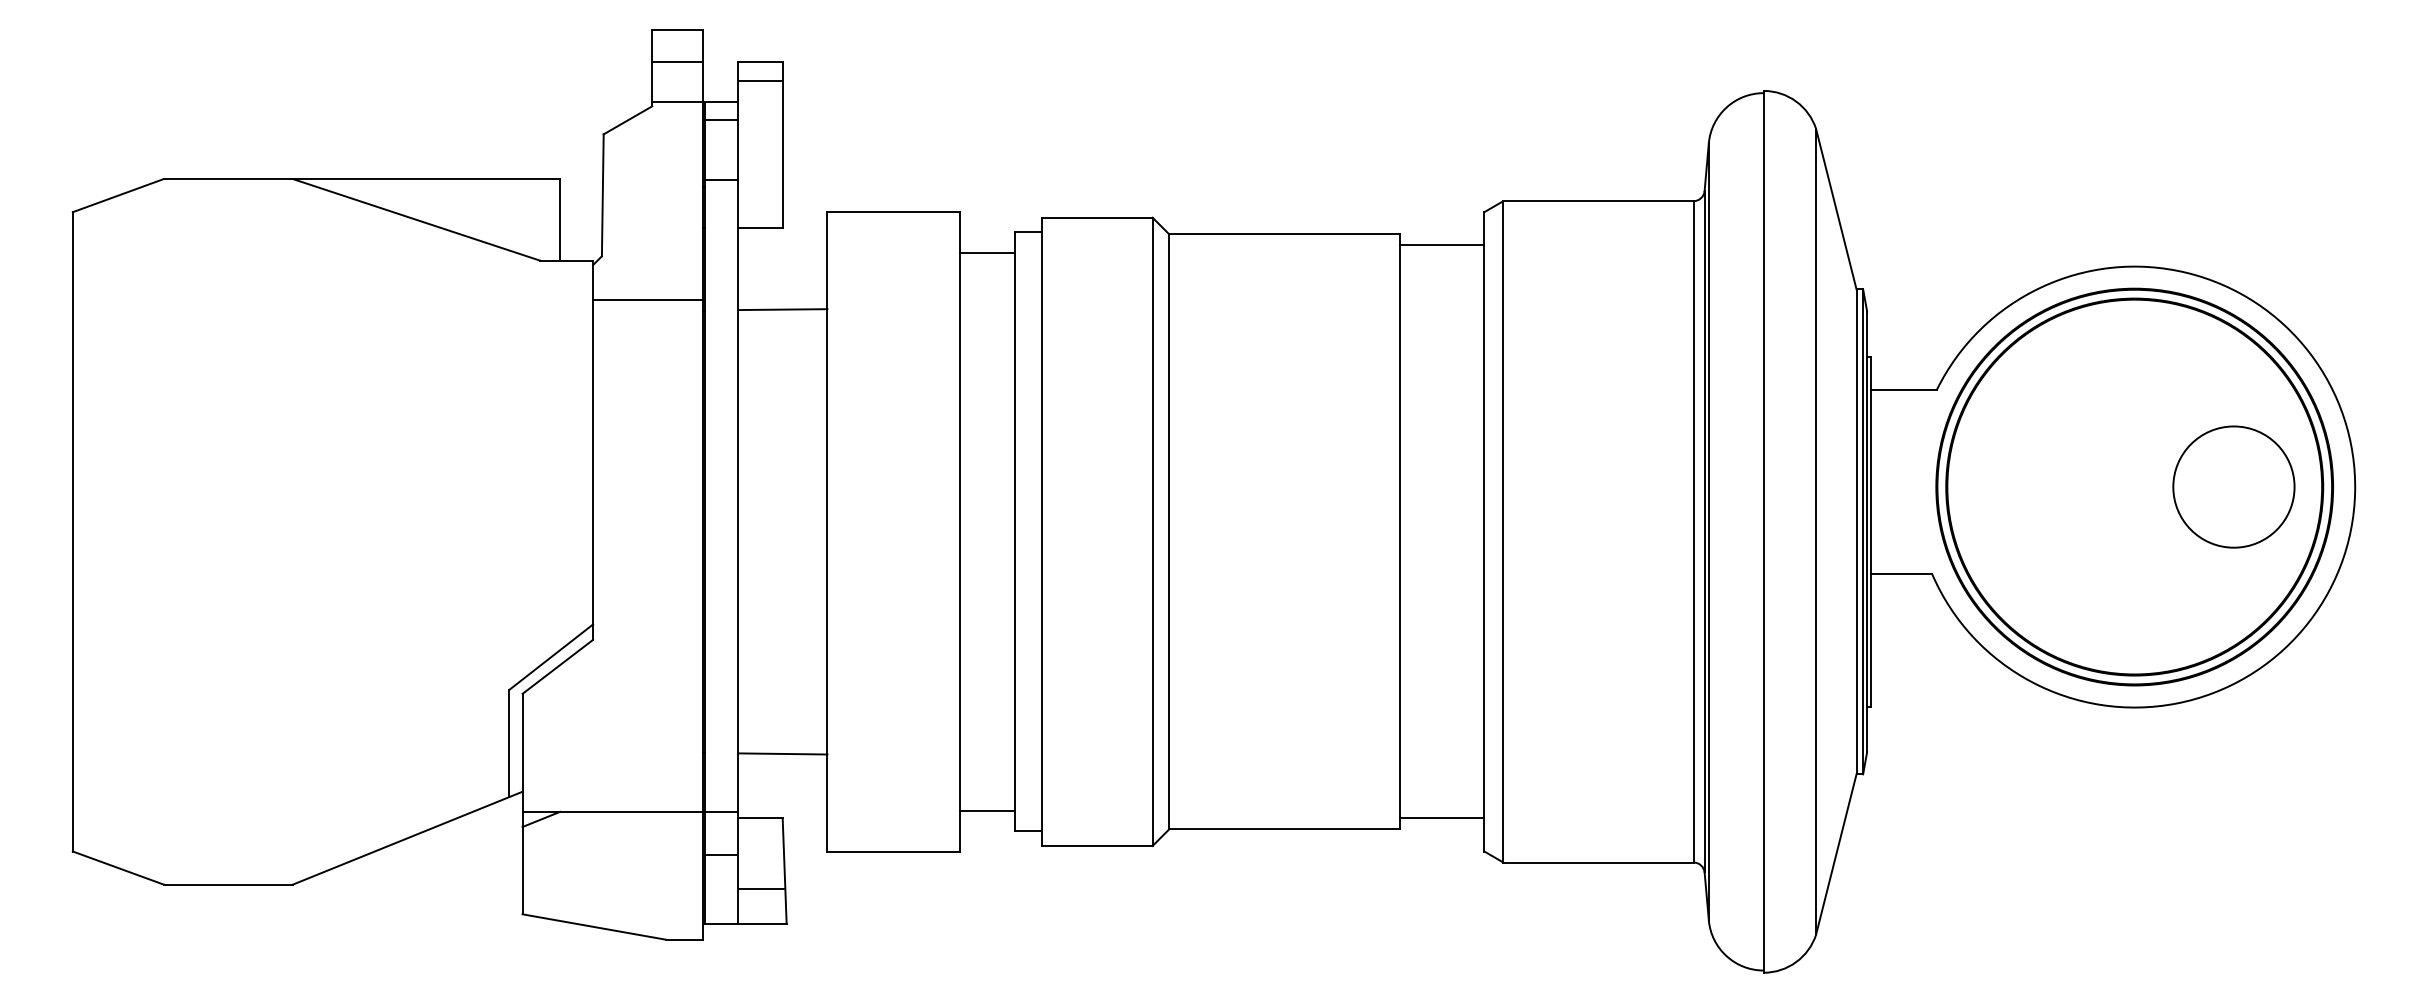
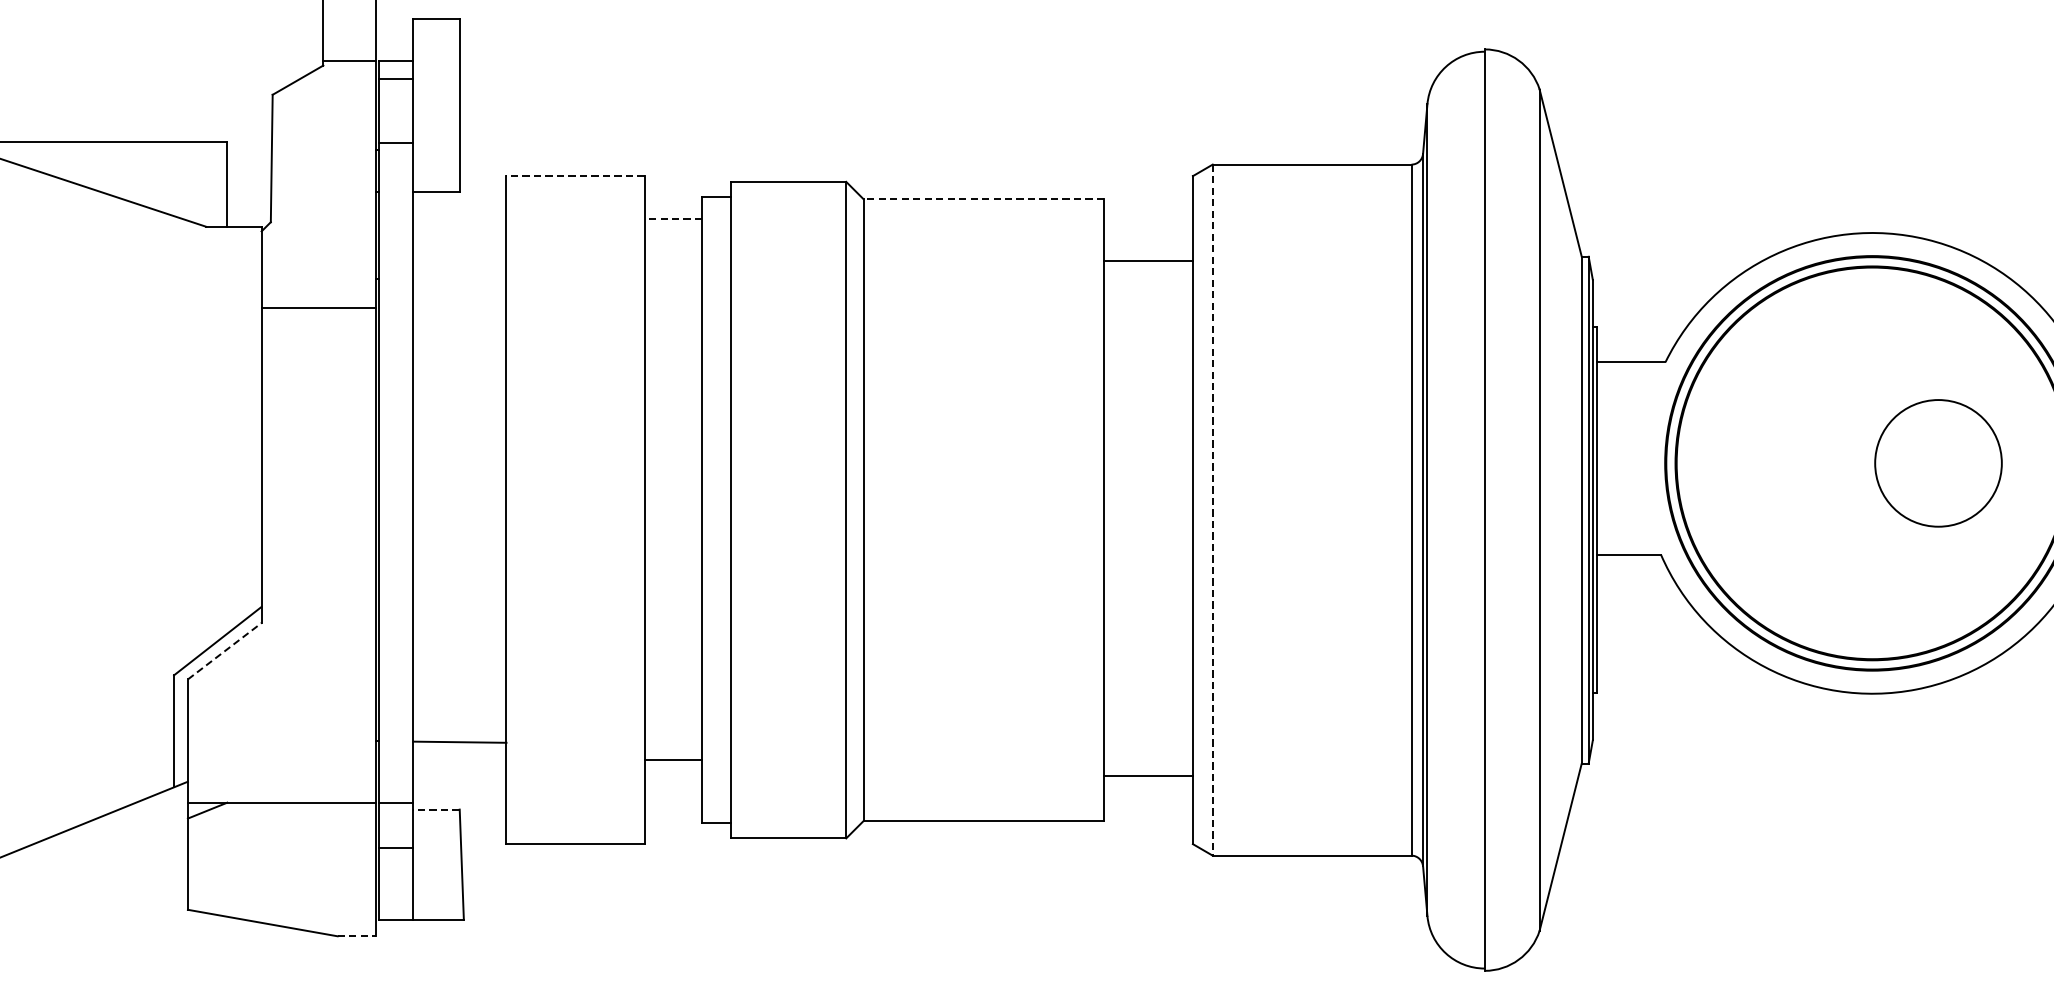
line: (677, 62) -> (349, 19), removed
line: (760, 81) -> (436, 39), removed
line: (893, 212) -> (575, 176), solid -> dashed
line: (1283, 234) -> (983, 199), solid -> dashed
line: (1441, 245) -> (1148, 261), moved
line: (987, 252) -> (673, 218), solid -> dashed
line: (647, 300) -> (318, 308), moved
line: (782, 309) -> (459, 277), removed
circle: (2233, 486) -> (1938, 462), moved
line: (1503, 531) -> (1212, 509), solid -> dashed
line: (558, 666) -> (225, 650), solid -> dashed
line: (986, 810) -> (672, 759), moved
line: (759, 818) -> (435, 809), solid -> dashed
line: (1441, 818) -> (1148, 776), moved
line: (761, 888) -> (437, 882), removed
line: (684, 939) -> (357, 936), solid -> dashed

